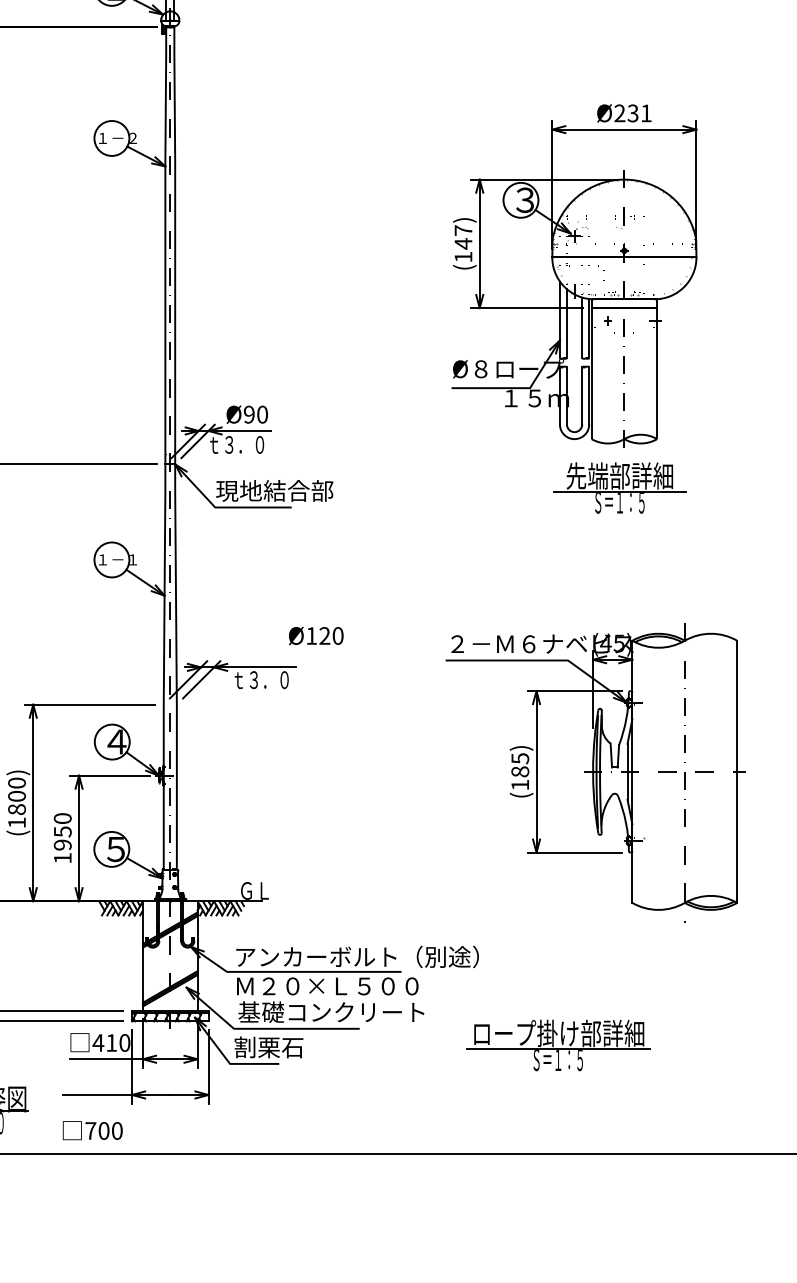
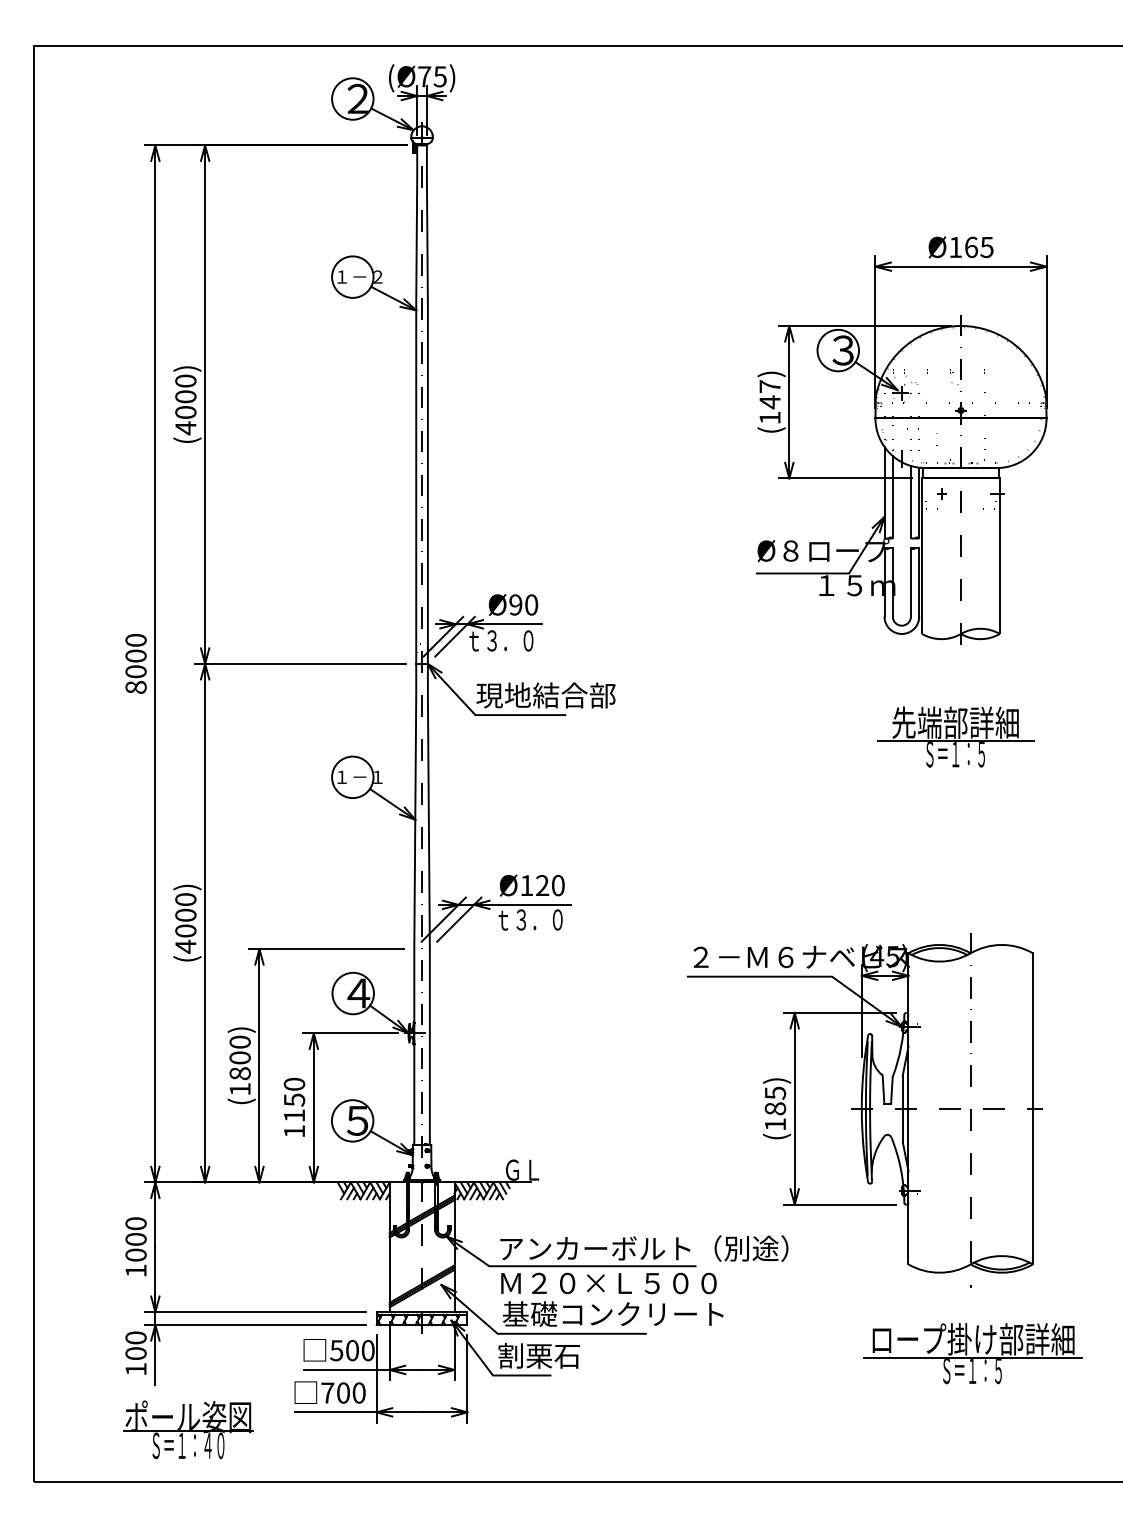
text: (633, 113) -> (971, 247), Ø231 -> Ø165
part: (619, 487) -> (955, 736), moved
text: (315, 635) -> (531, 885), moved
part: (595, 773) -> (864, 1110), moved
text: (62, 844) -> (294, 1115), 1950 -> 1150
text: (104, 1042) -> (343, 1350), 410 -> 500
part: (558, 1045) -> (972, 1353), moved
text: (92, 1130) -> (329, 1392), moved

